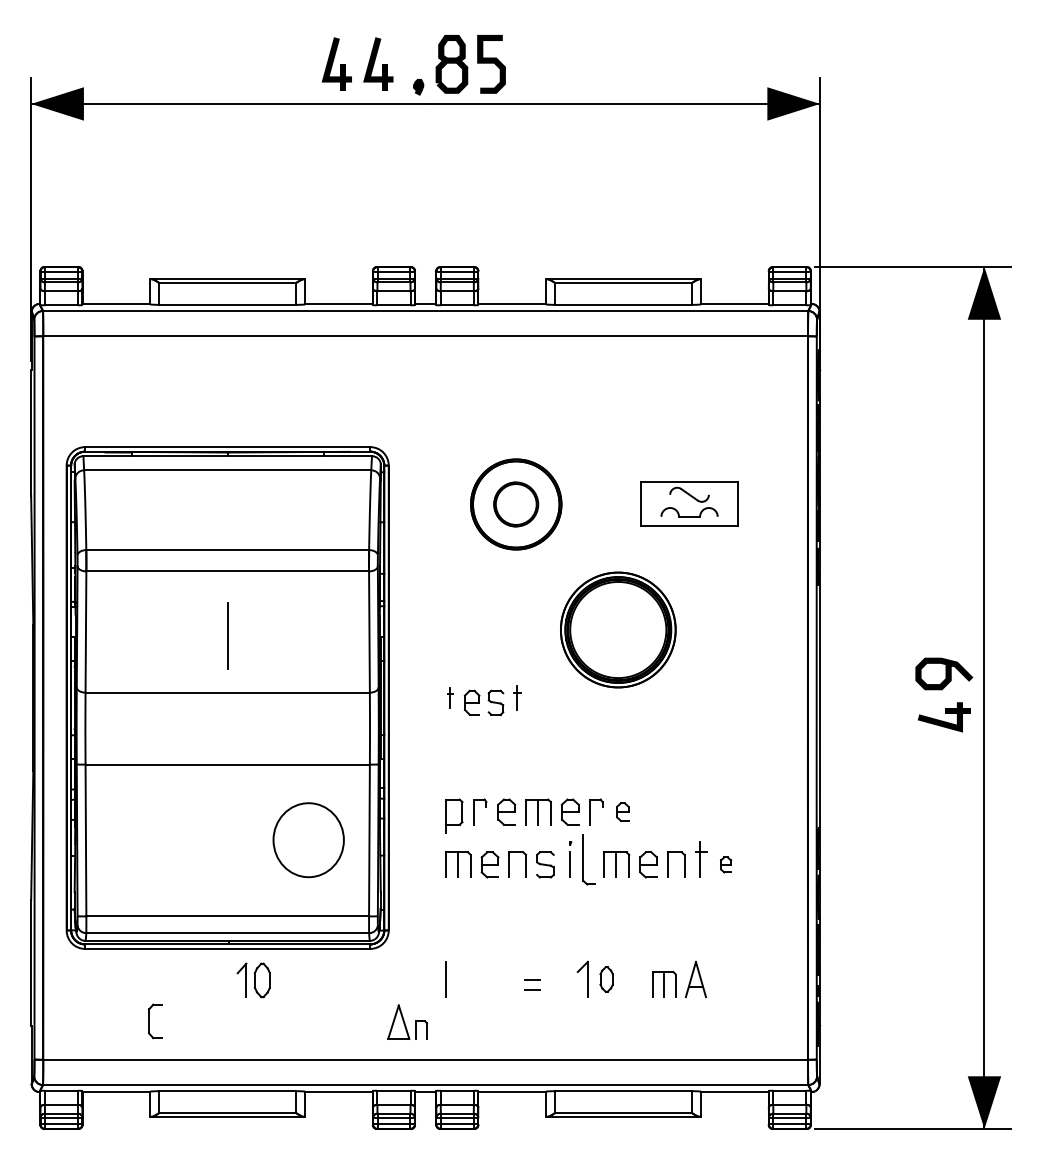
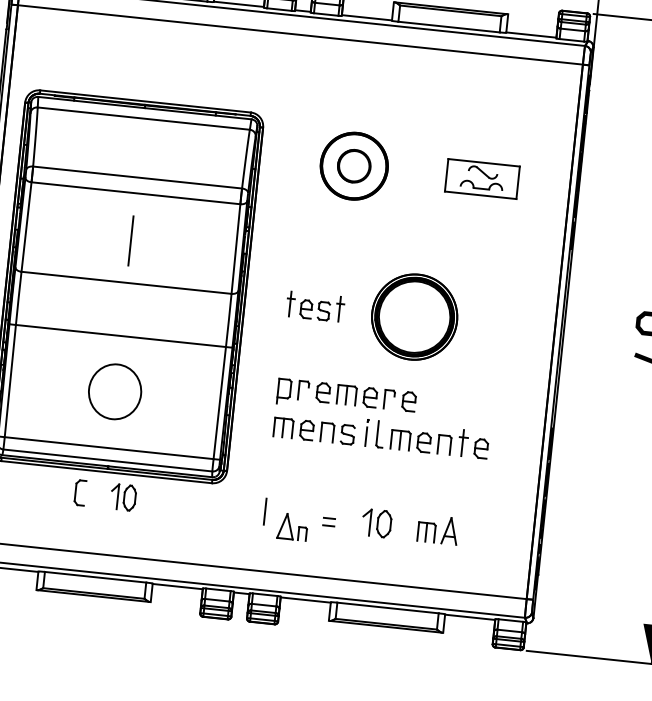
part: (618, 629) -> (414, 316), moved
part: (450, 697) -> (290, 303), size x1.67
part: (517, 697) -> (340, 308), size x1.43
part: (622, 811) -> (408, 401), size x1.43
part: (308, 840) -> (114, 392), moved
part: (588, 859) -> (380, 434), size x0.71
part: (725, 864) -> (480, 448), size x1.67
part: (606, 979) -> (384, 524), size x1.43
part: (155, 1021) -> (80, 492), moved
part: (407, 1021) -> (292, 526), moved

